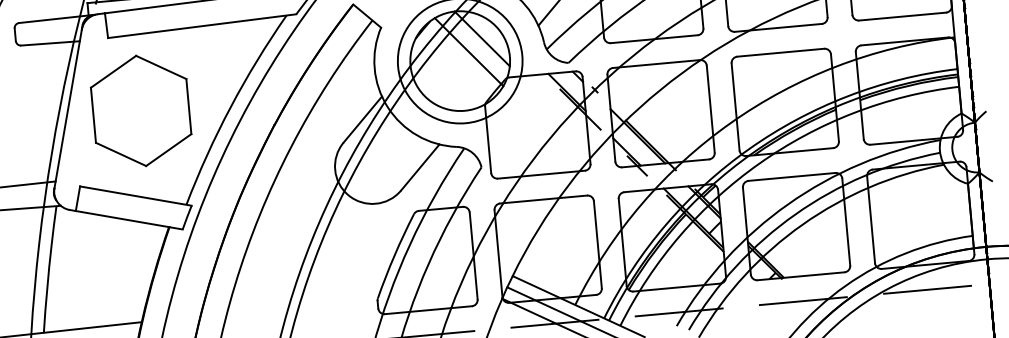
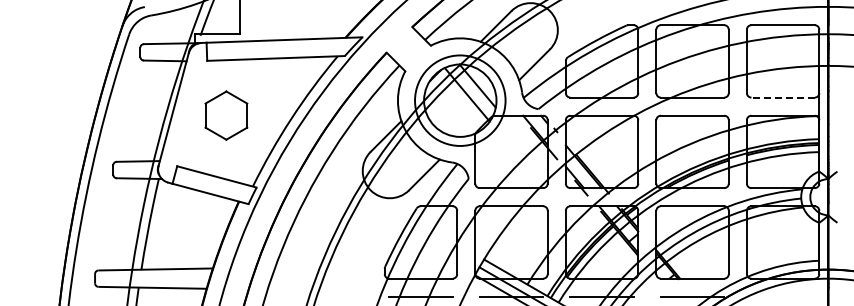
line: (903, 16) -> (783, 97), solid -> dashed
part: (141, 110) -> (226, 115), size x0.6
line: (926, 289) -> (782, 296), removed

